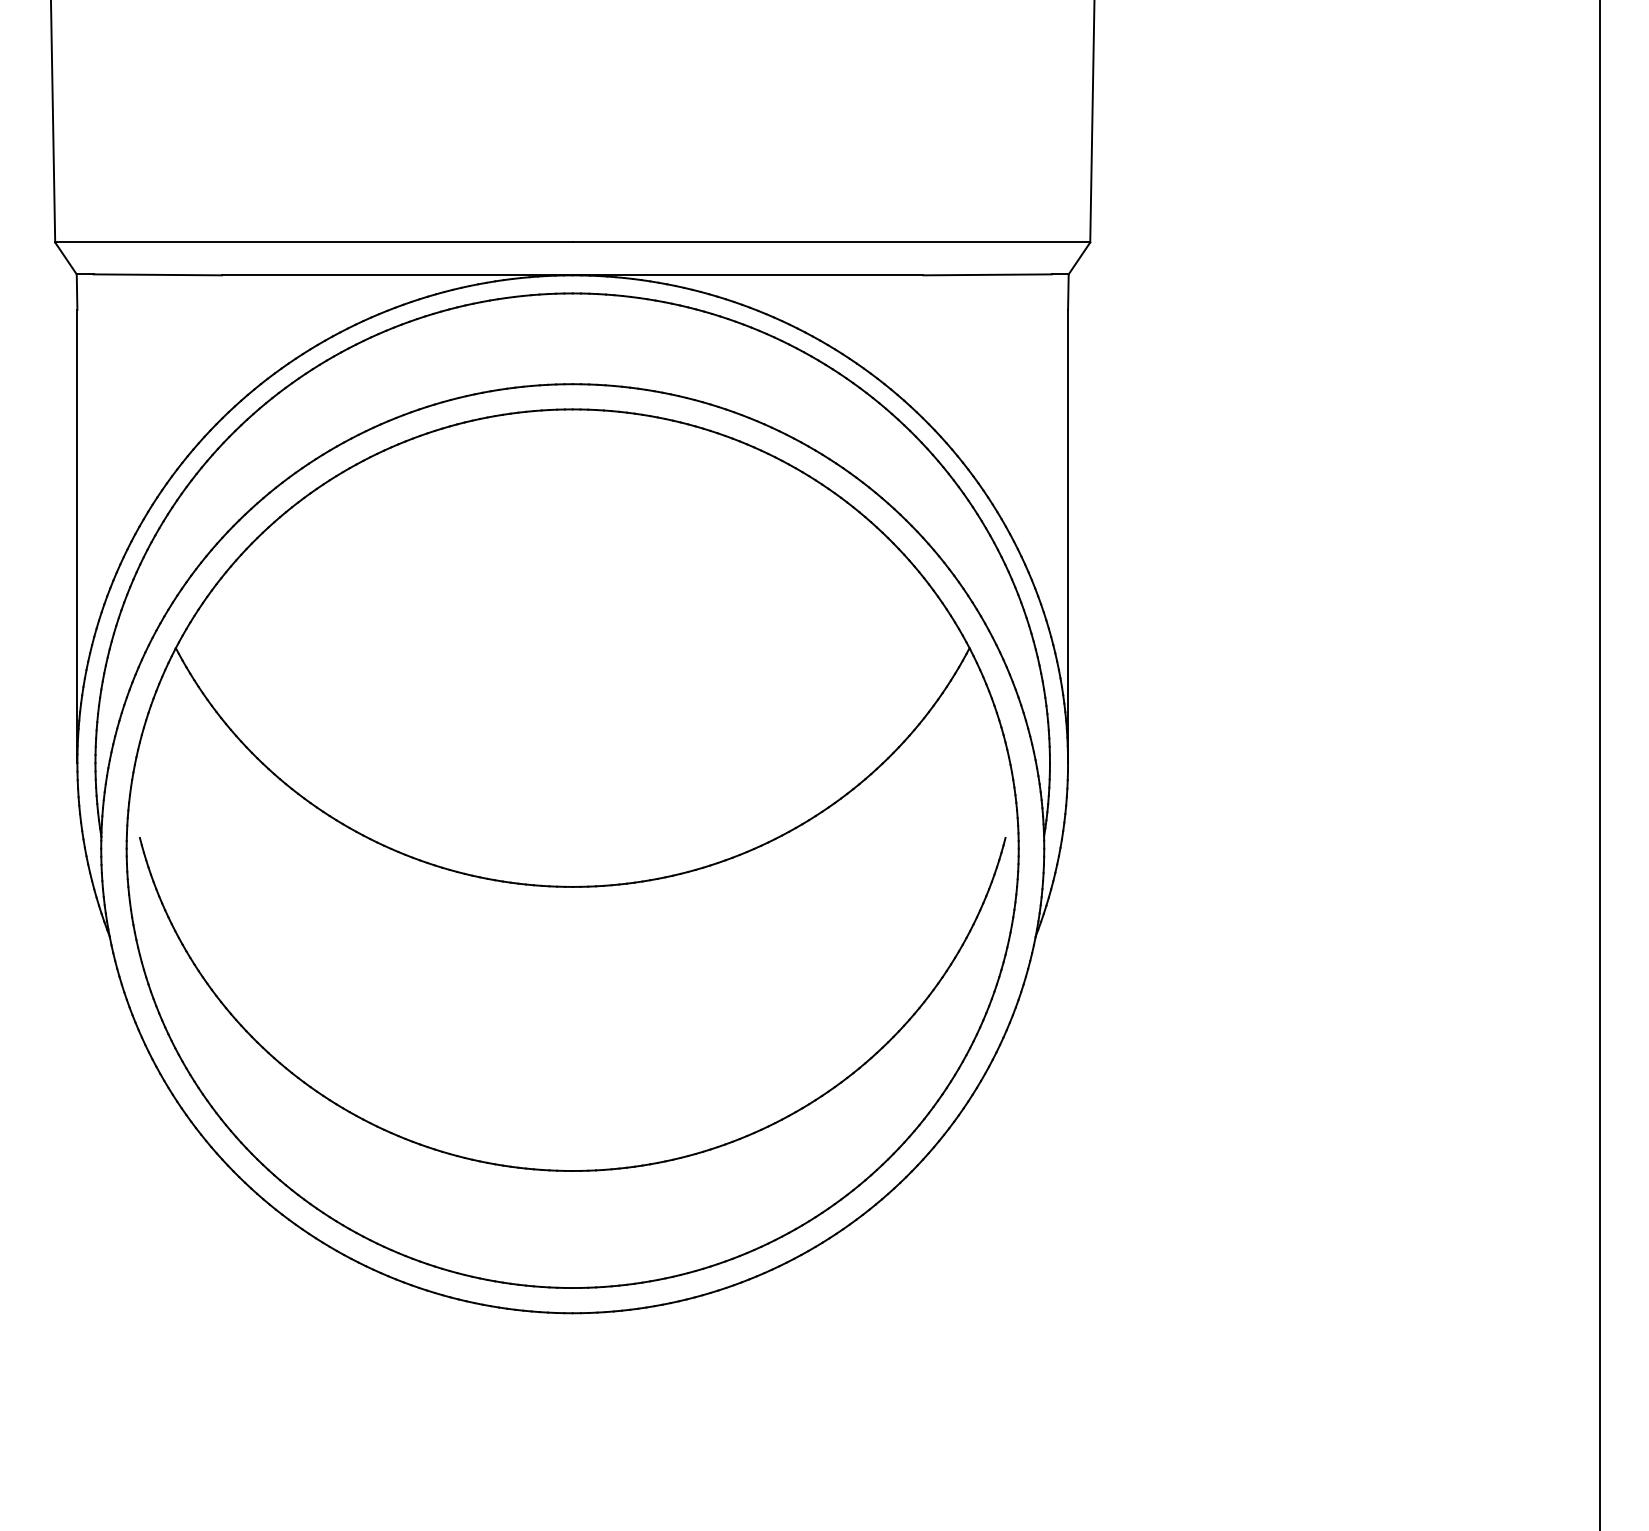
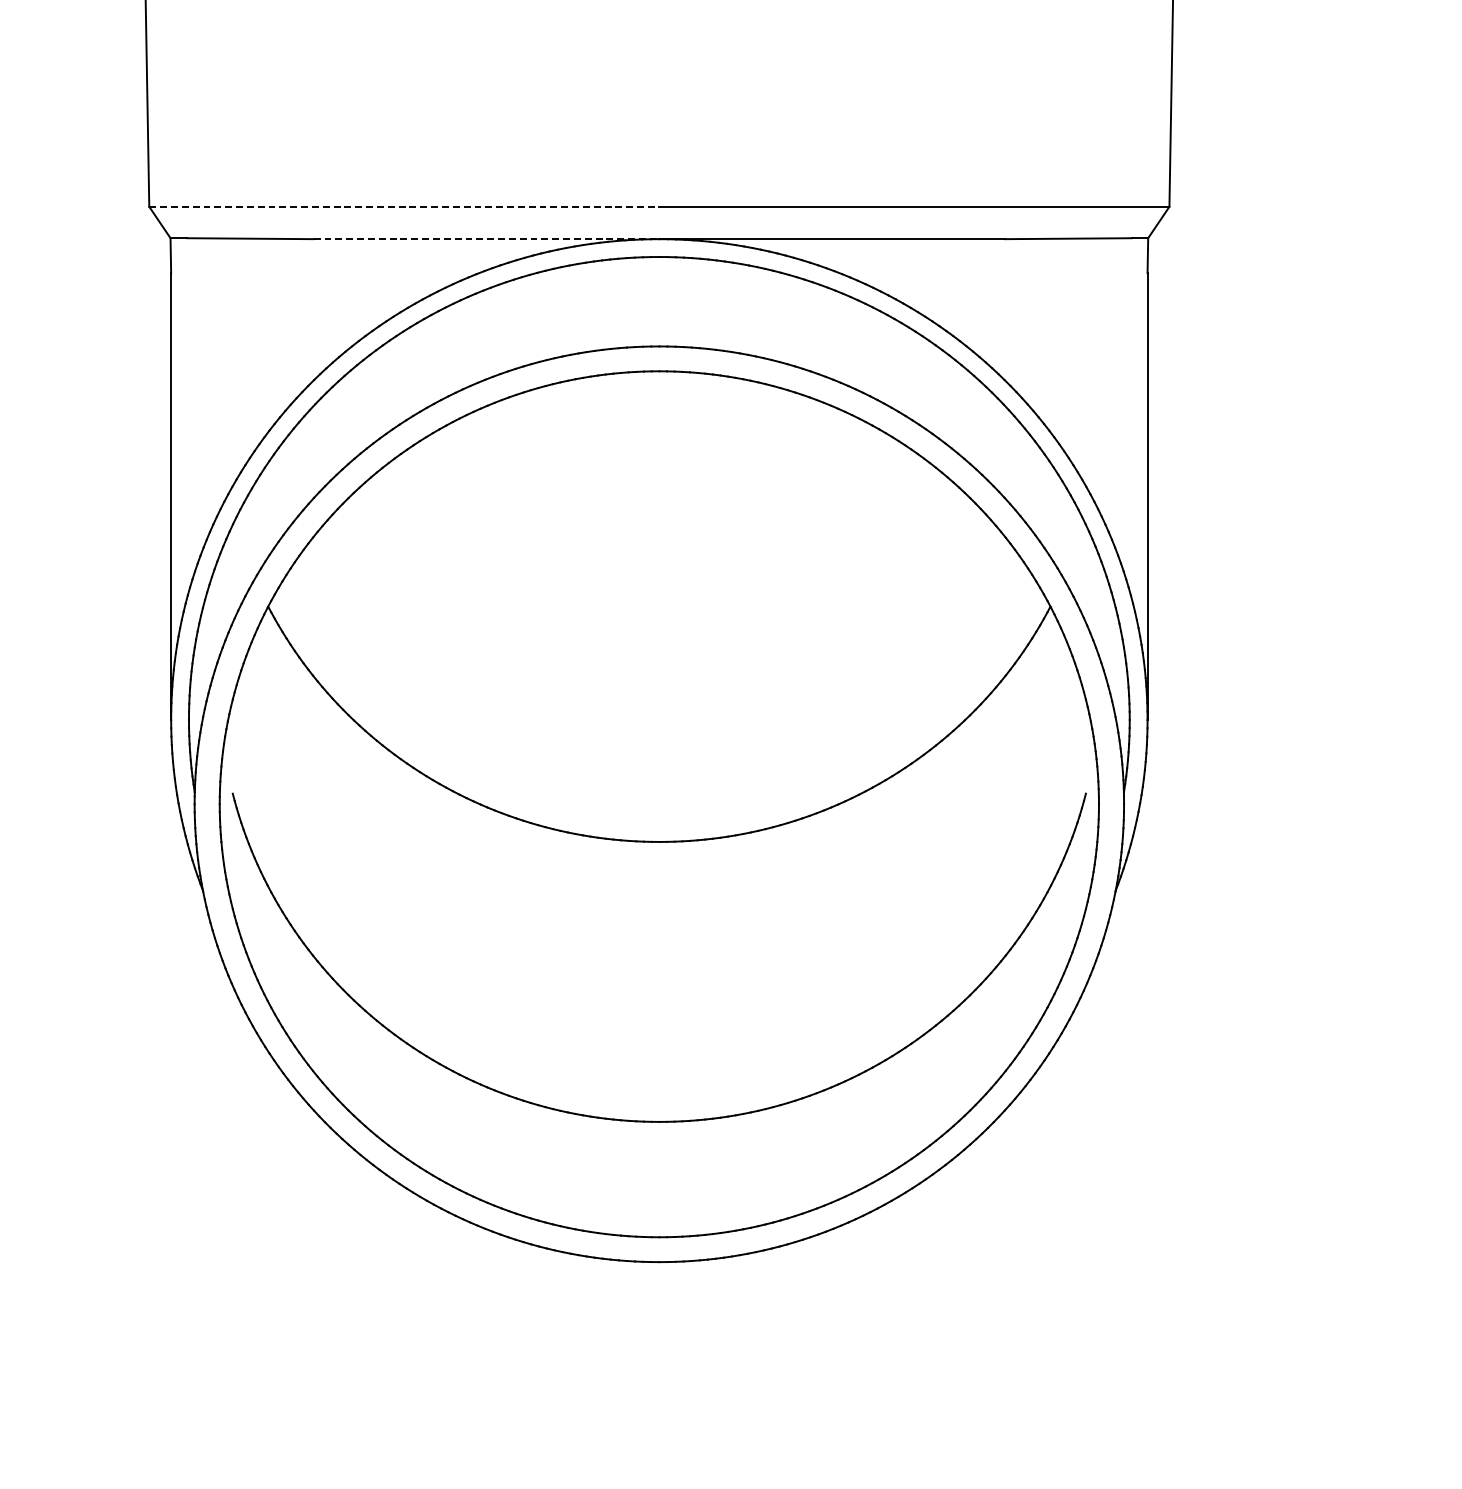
line: (313, 242) -> (403, 206), solid -> dashed
line: (397, 275) -> (486, 239), solid -> dashed

